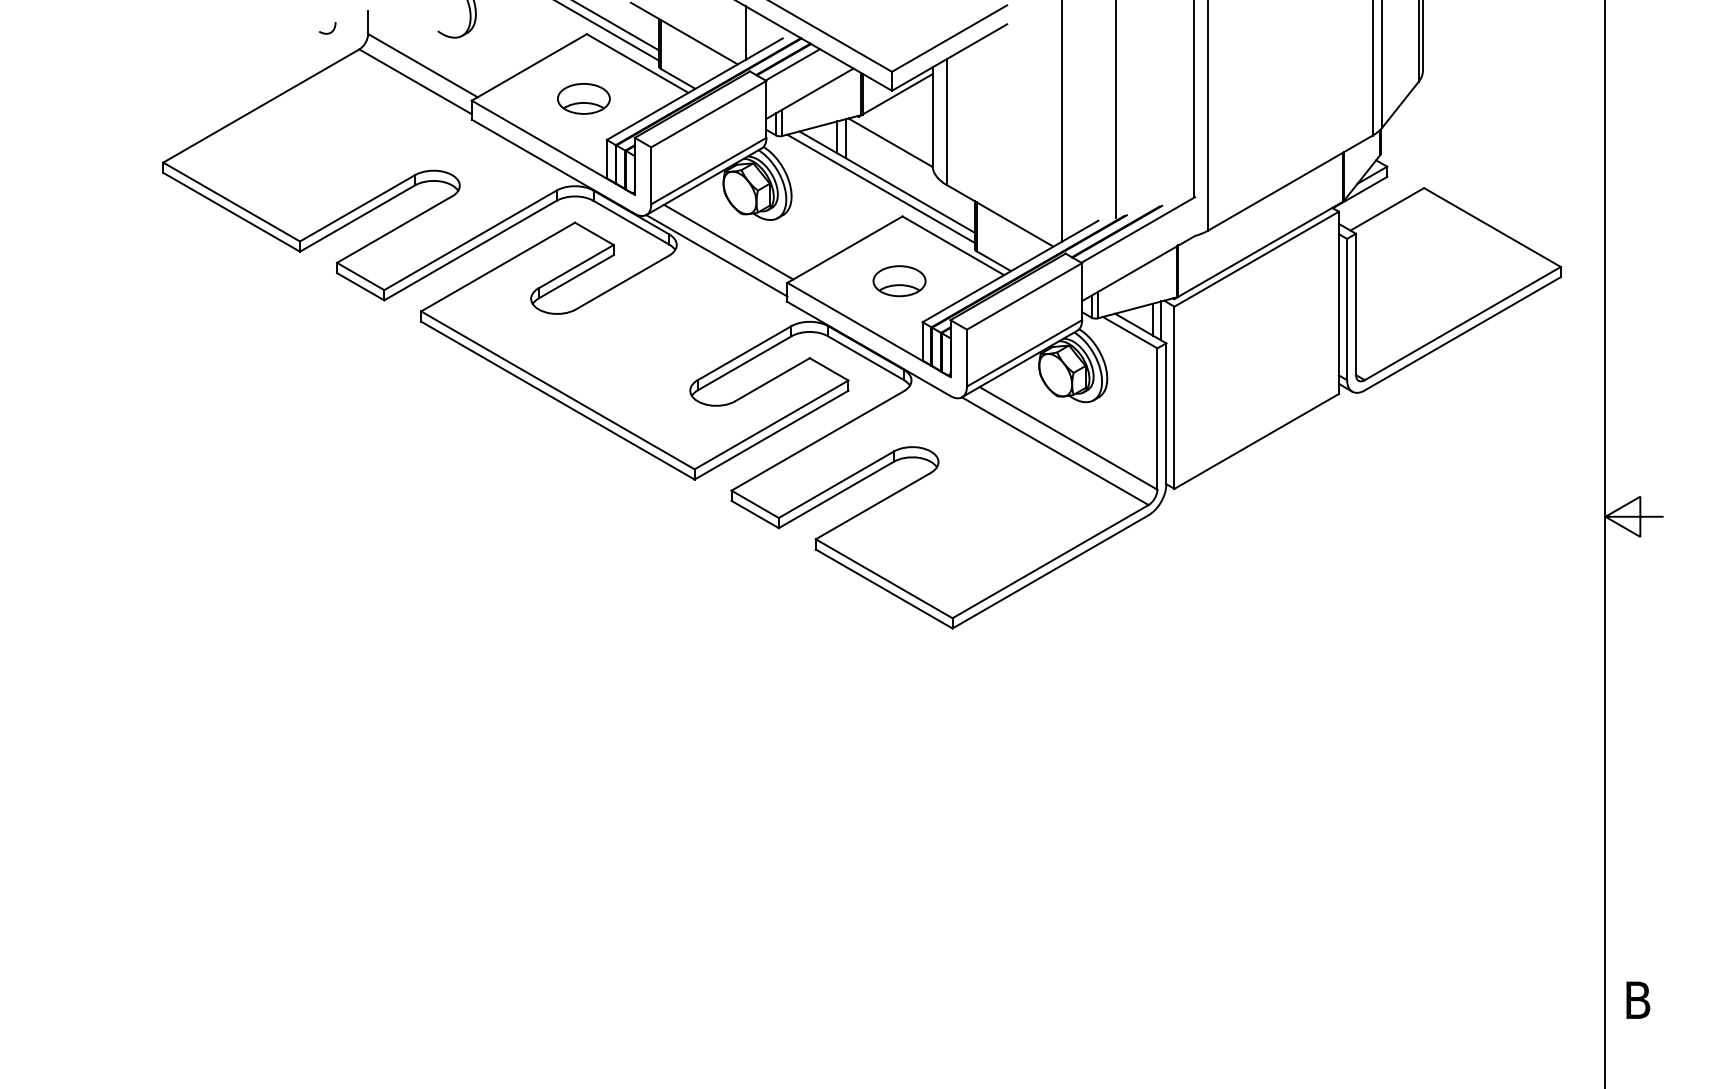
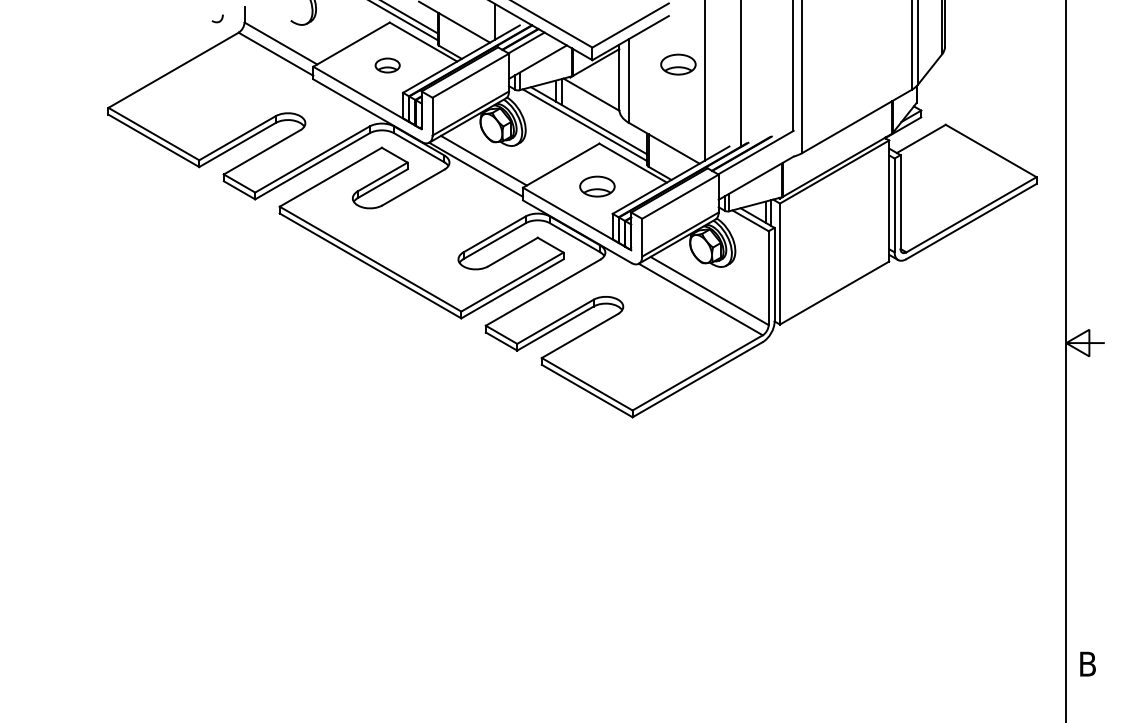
part: (1021, 97) -> (678, 64), added
part: (583, 98) -> (387, 65), size x0.7

